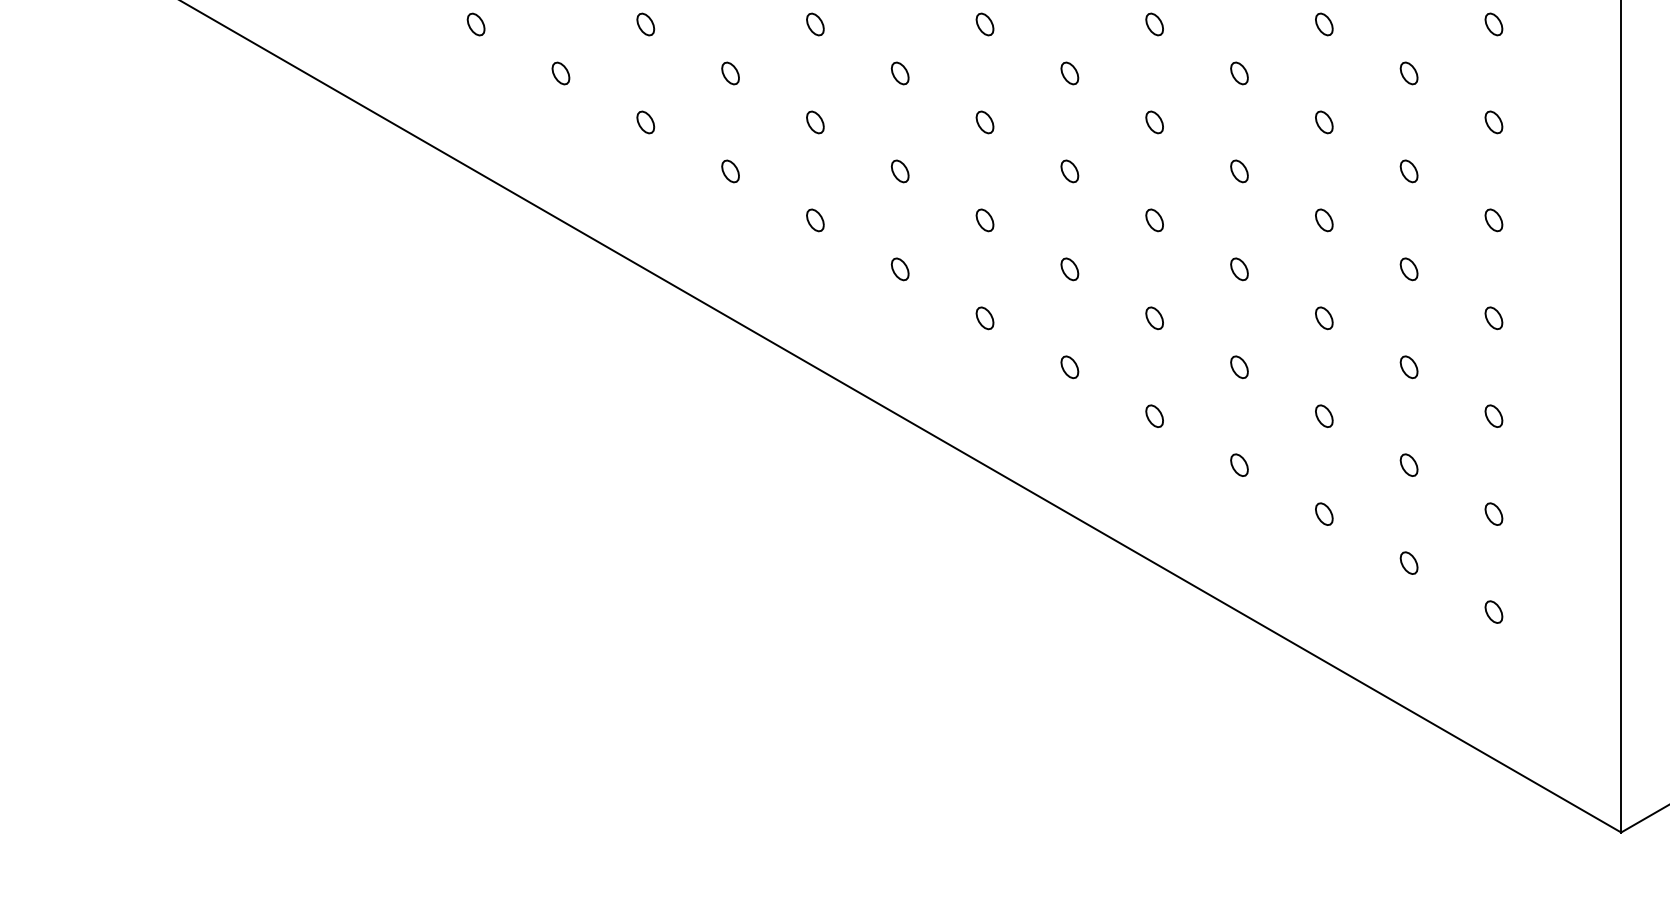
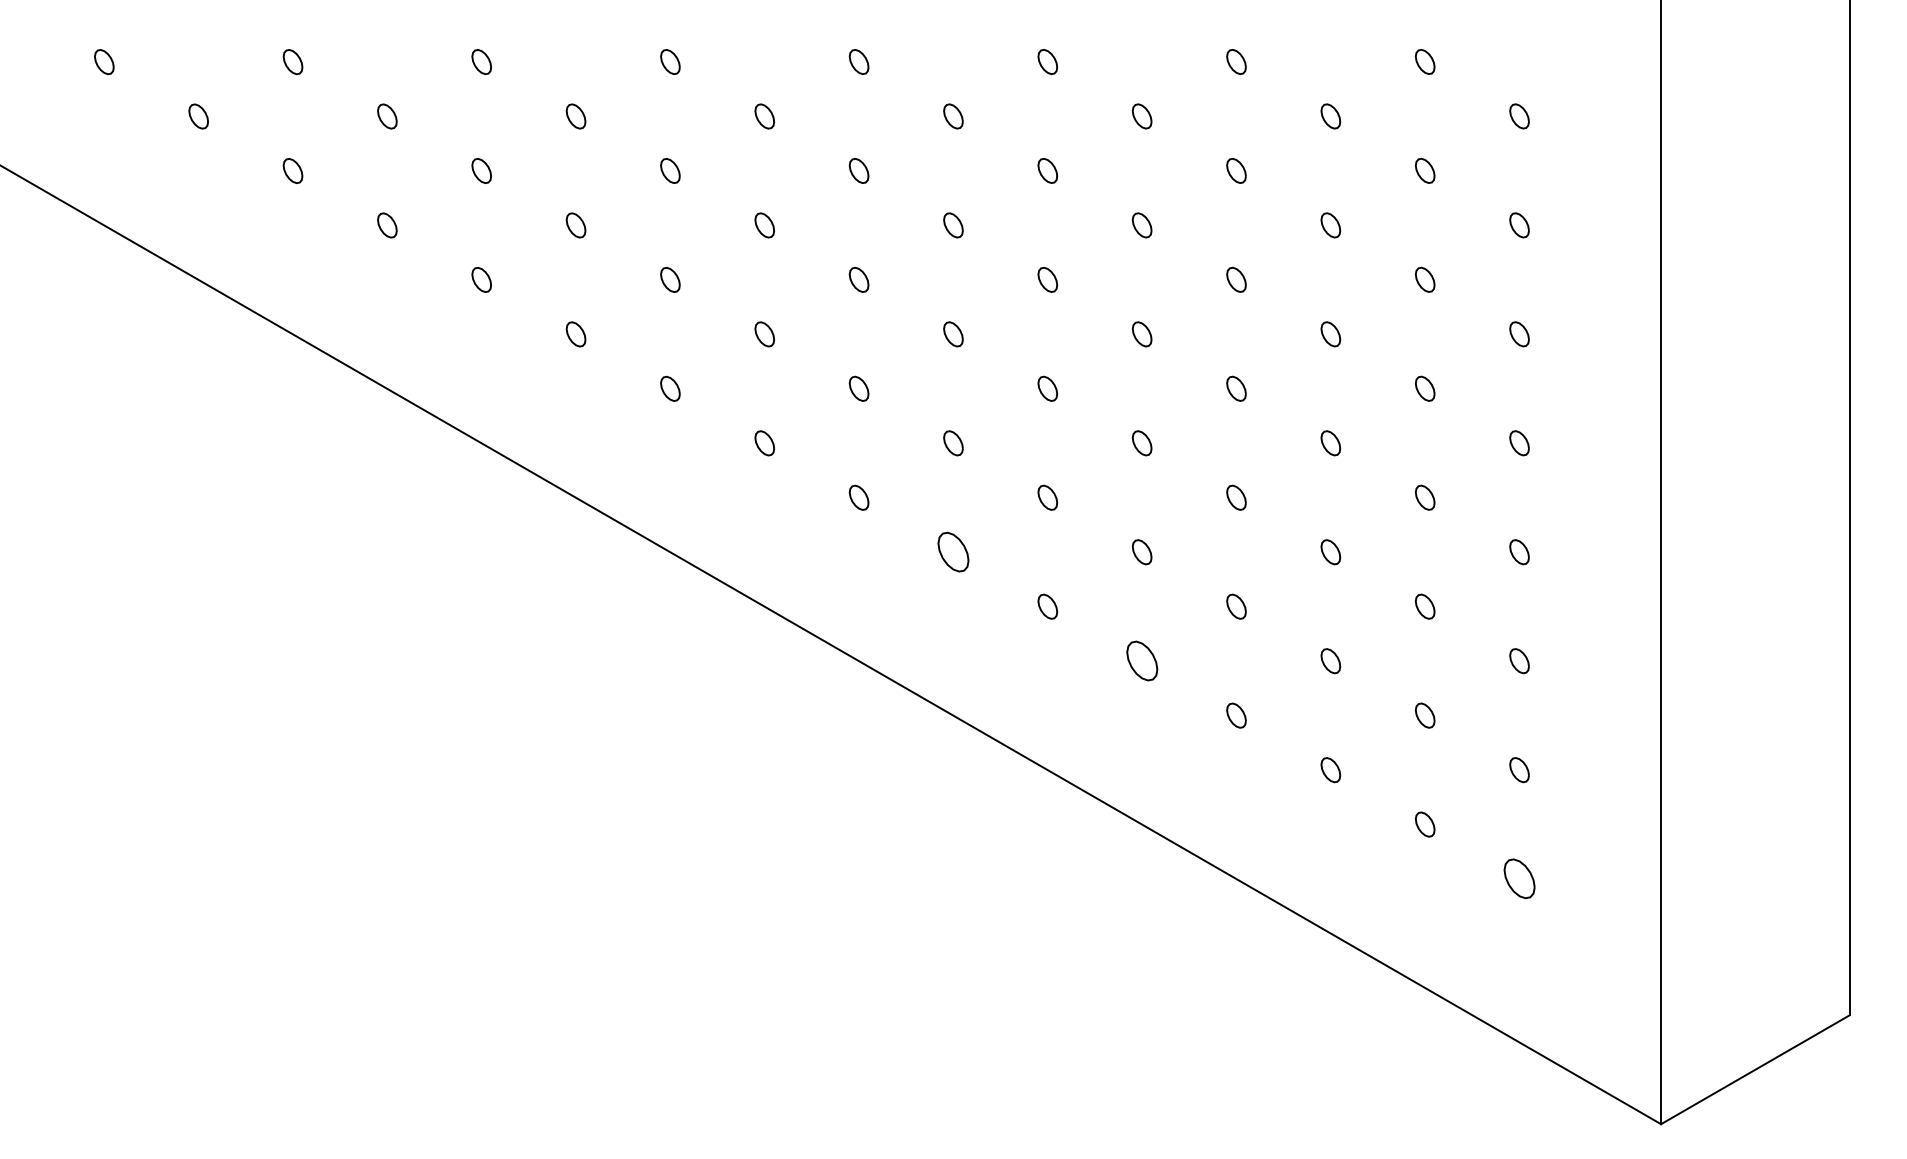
part: (985, 318) -> (953, 552), size x1.6
part: (1154, 416) -> (1141, 661), size x1.6
part: (1493, 612) -> (1519, 879), size x1.6

